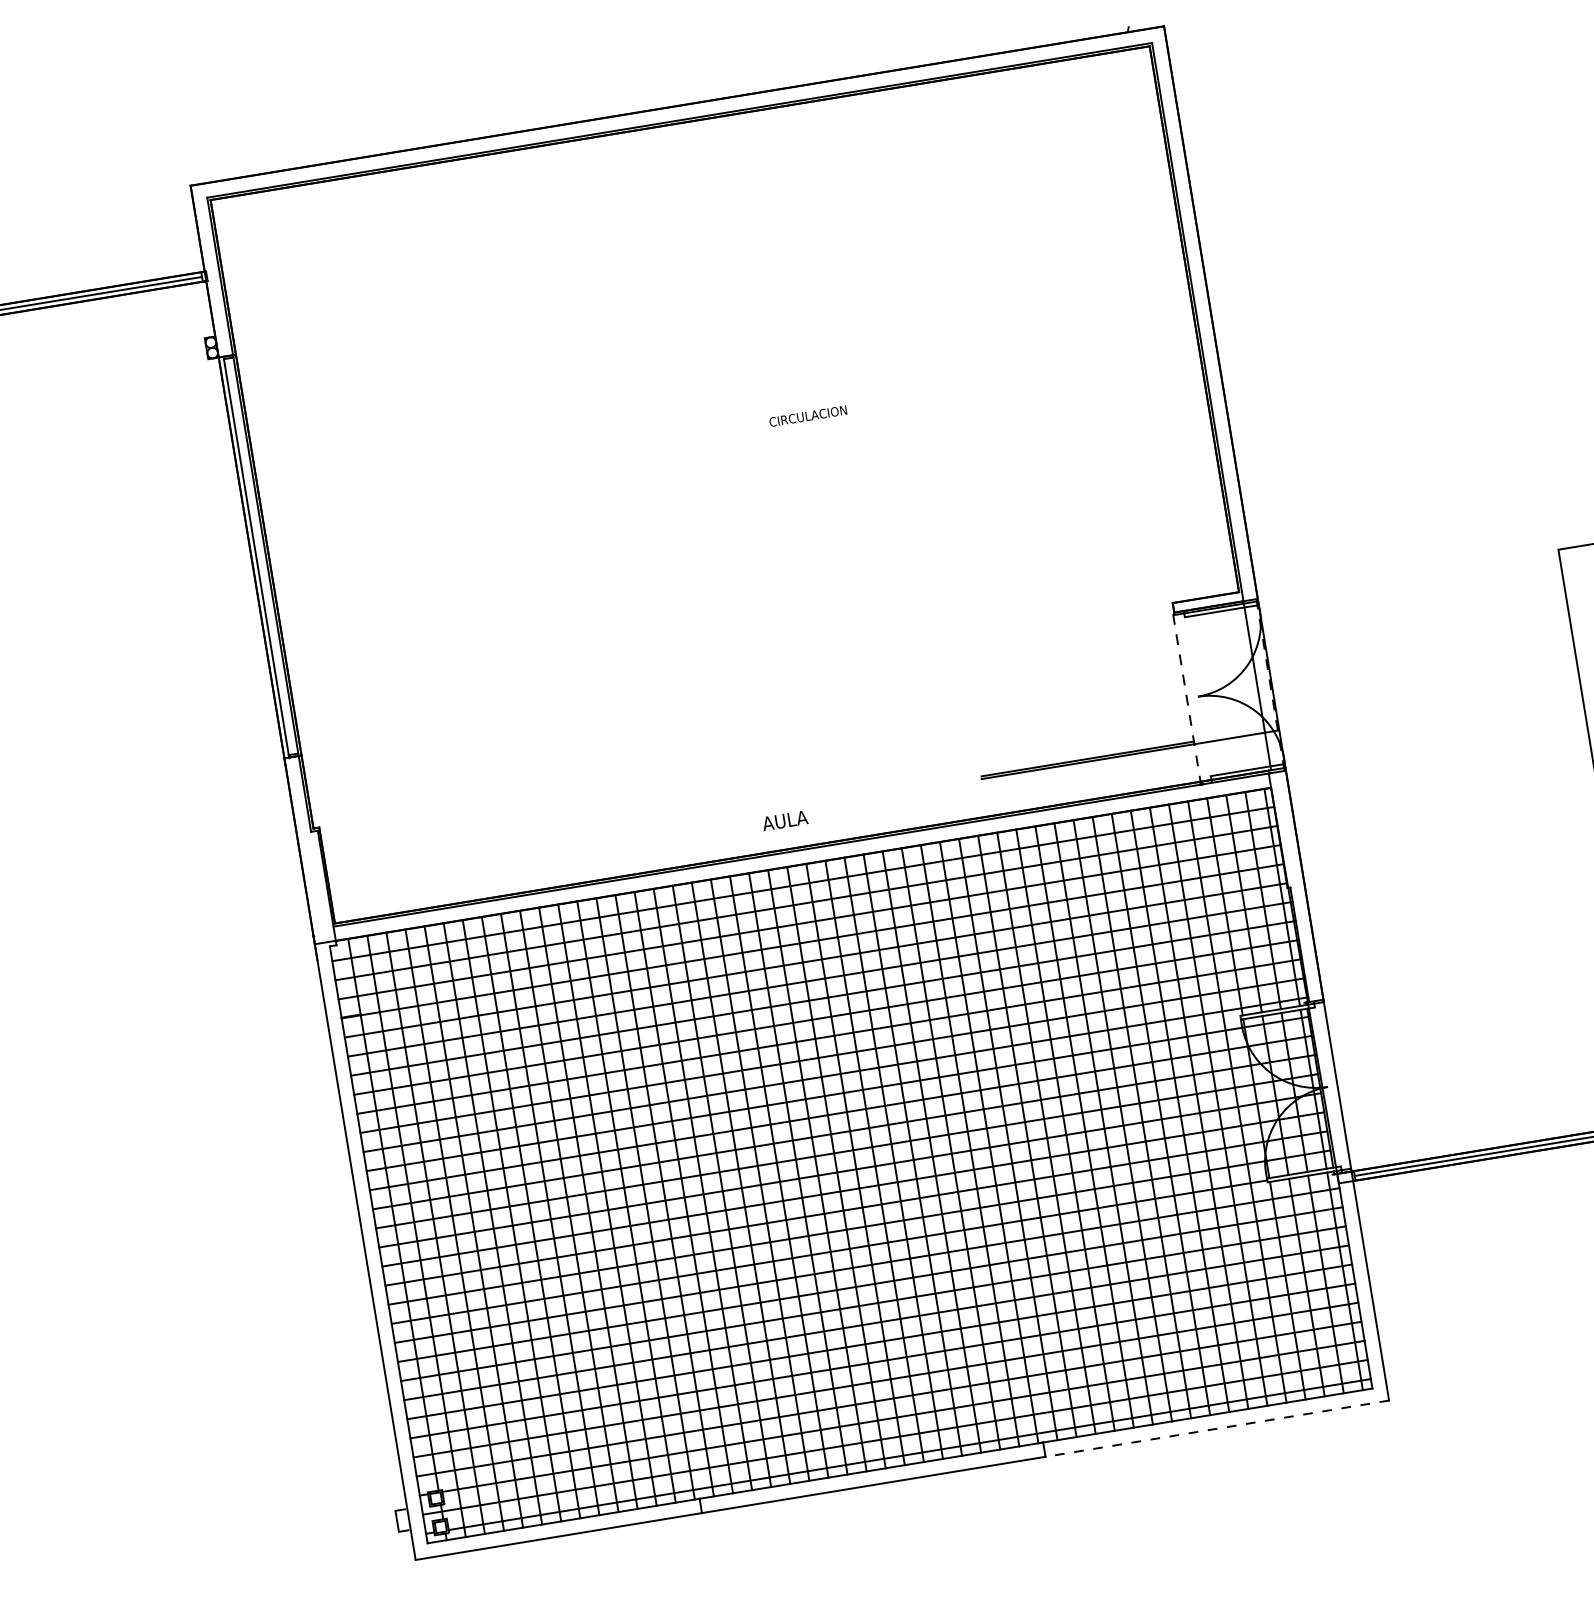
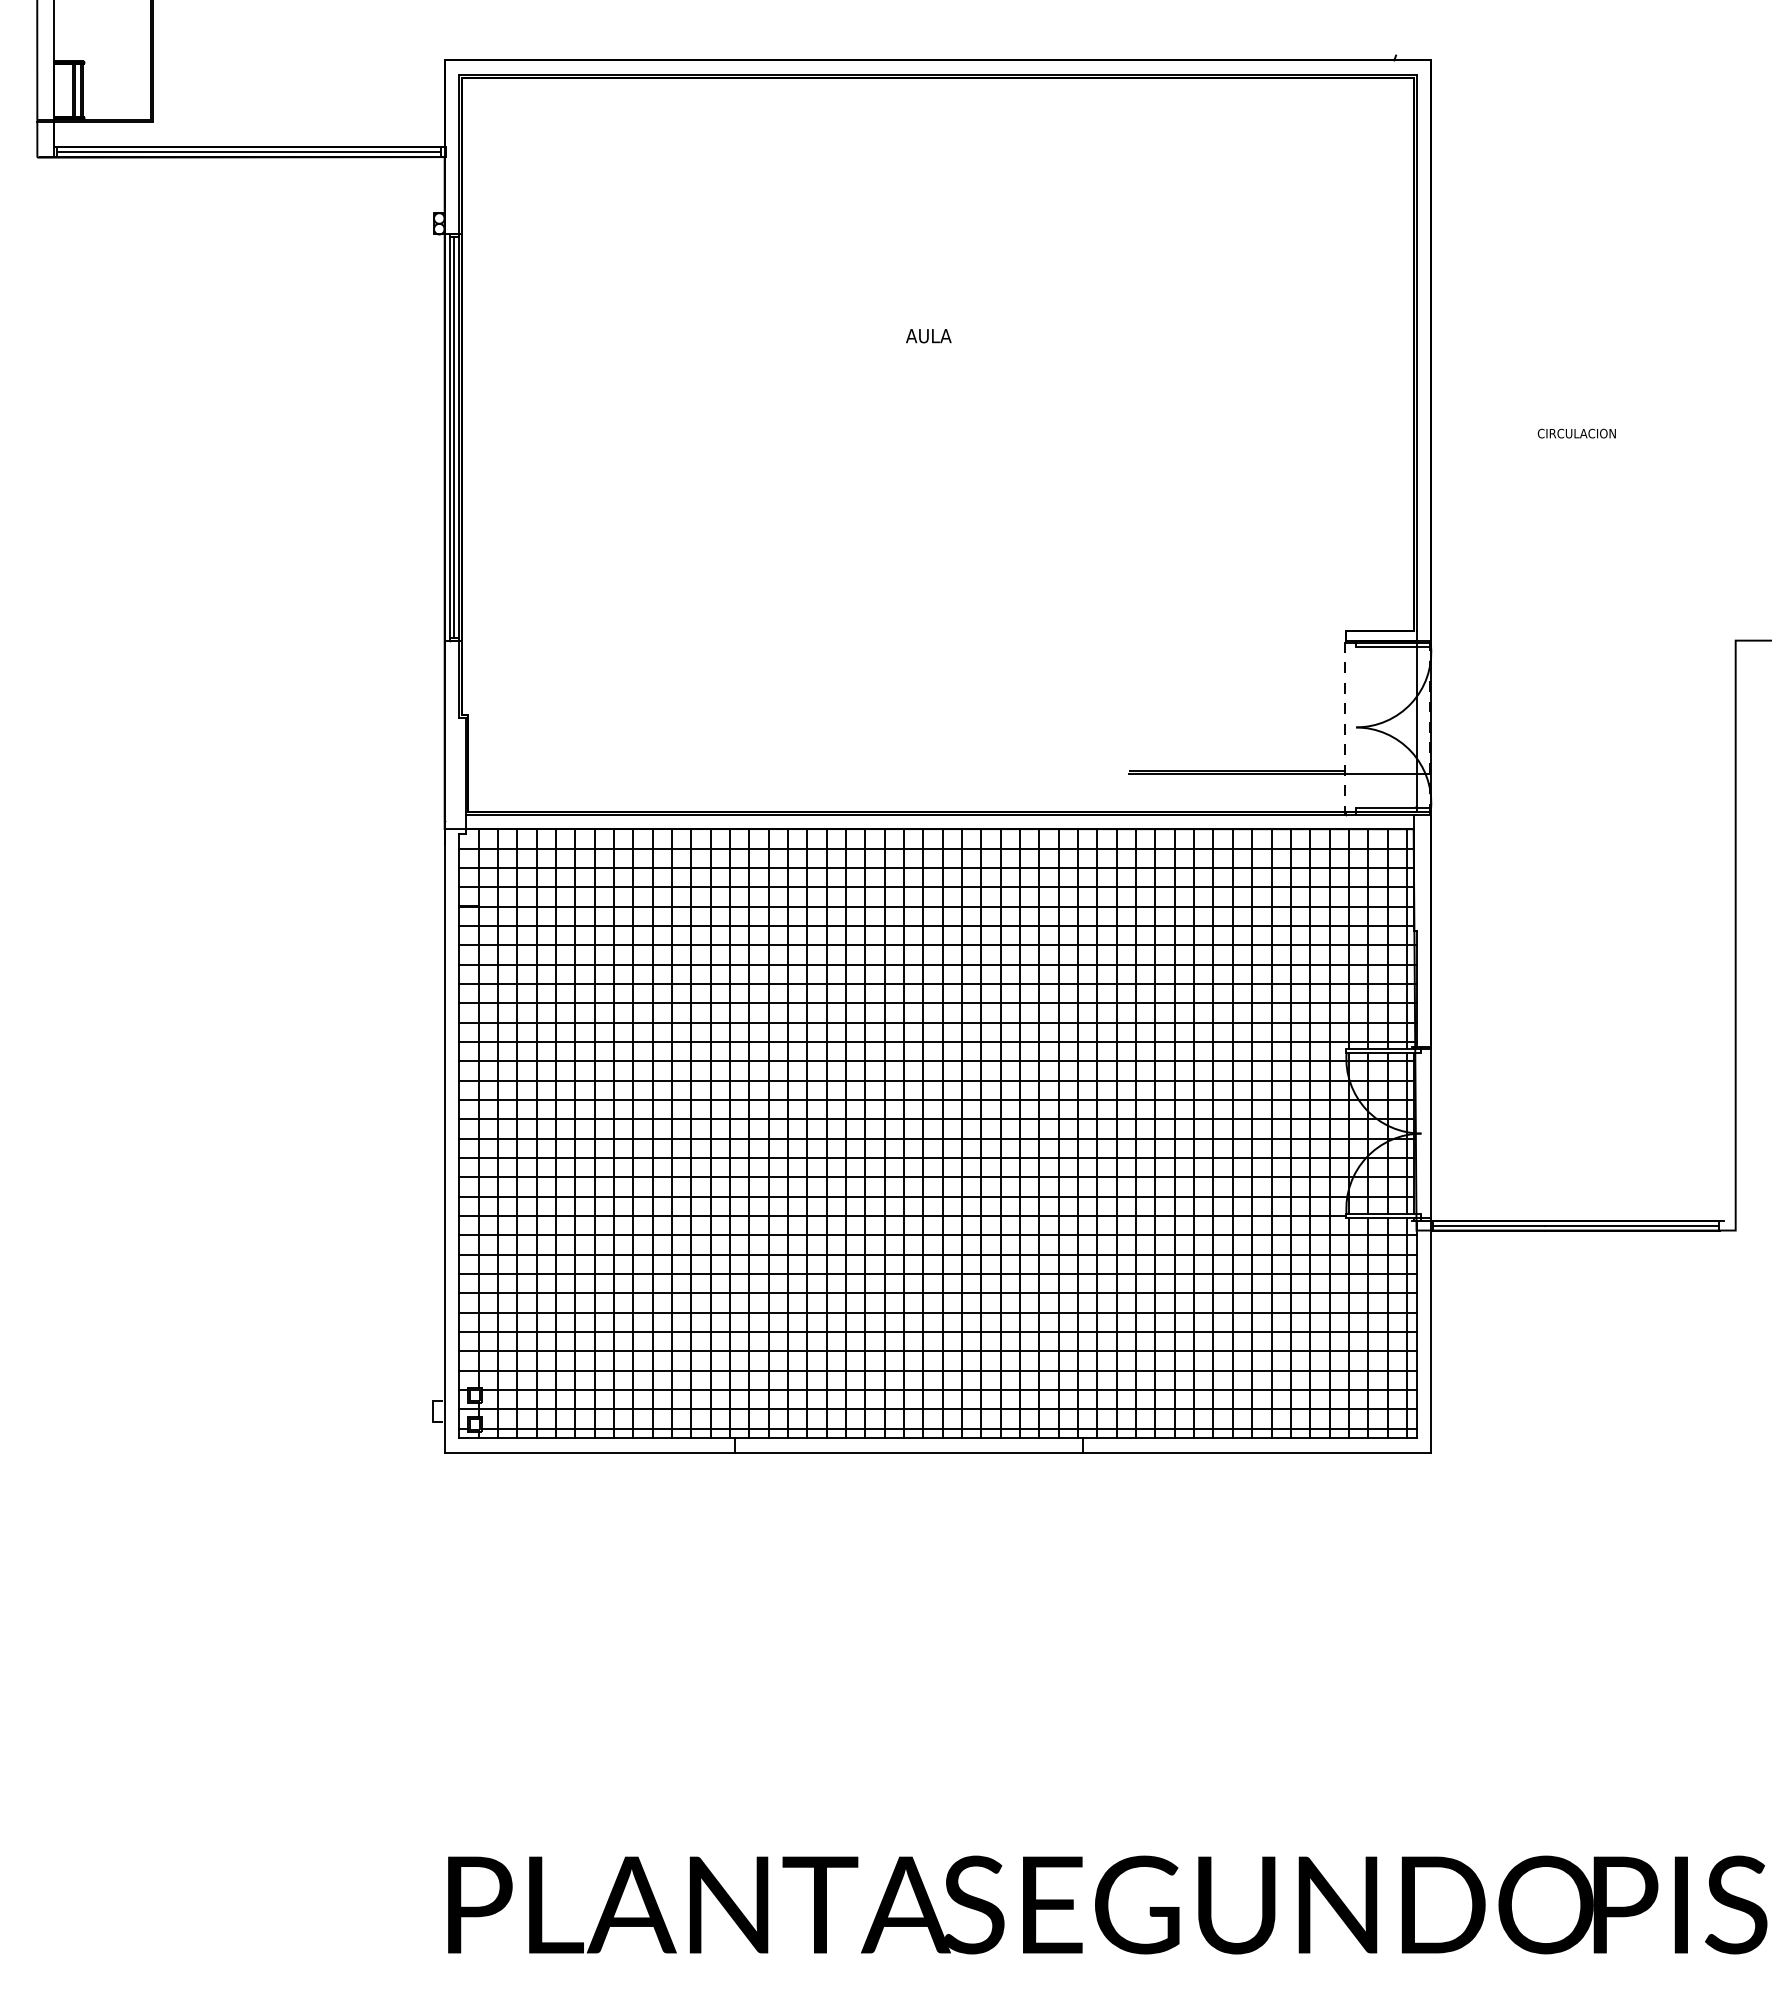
text: (807, 416) -> (1576, 433), moved
line: (261, 556) -> (454, 437), added
text: (784, 821) -> (928, 336), moved
line: (1216, 1428) -> (1256, 1452), dashed -> solid

